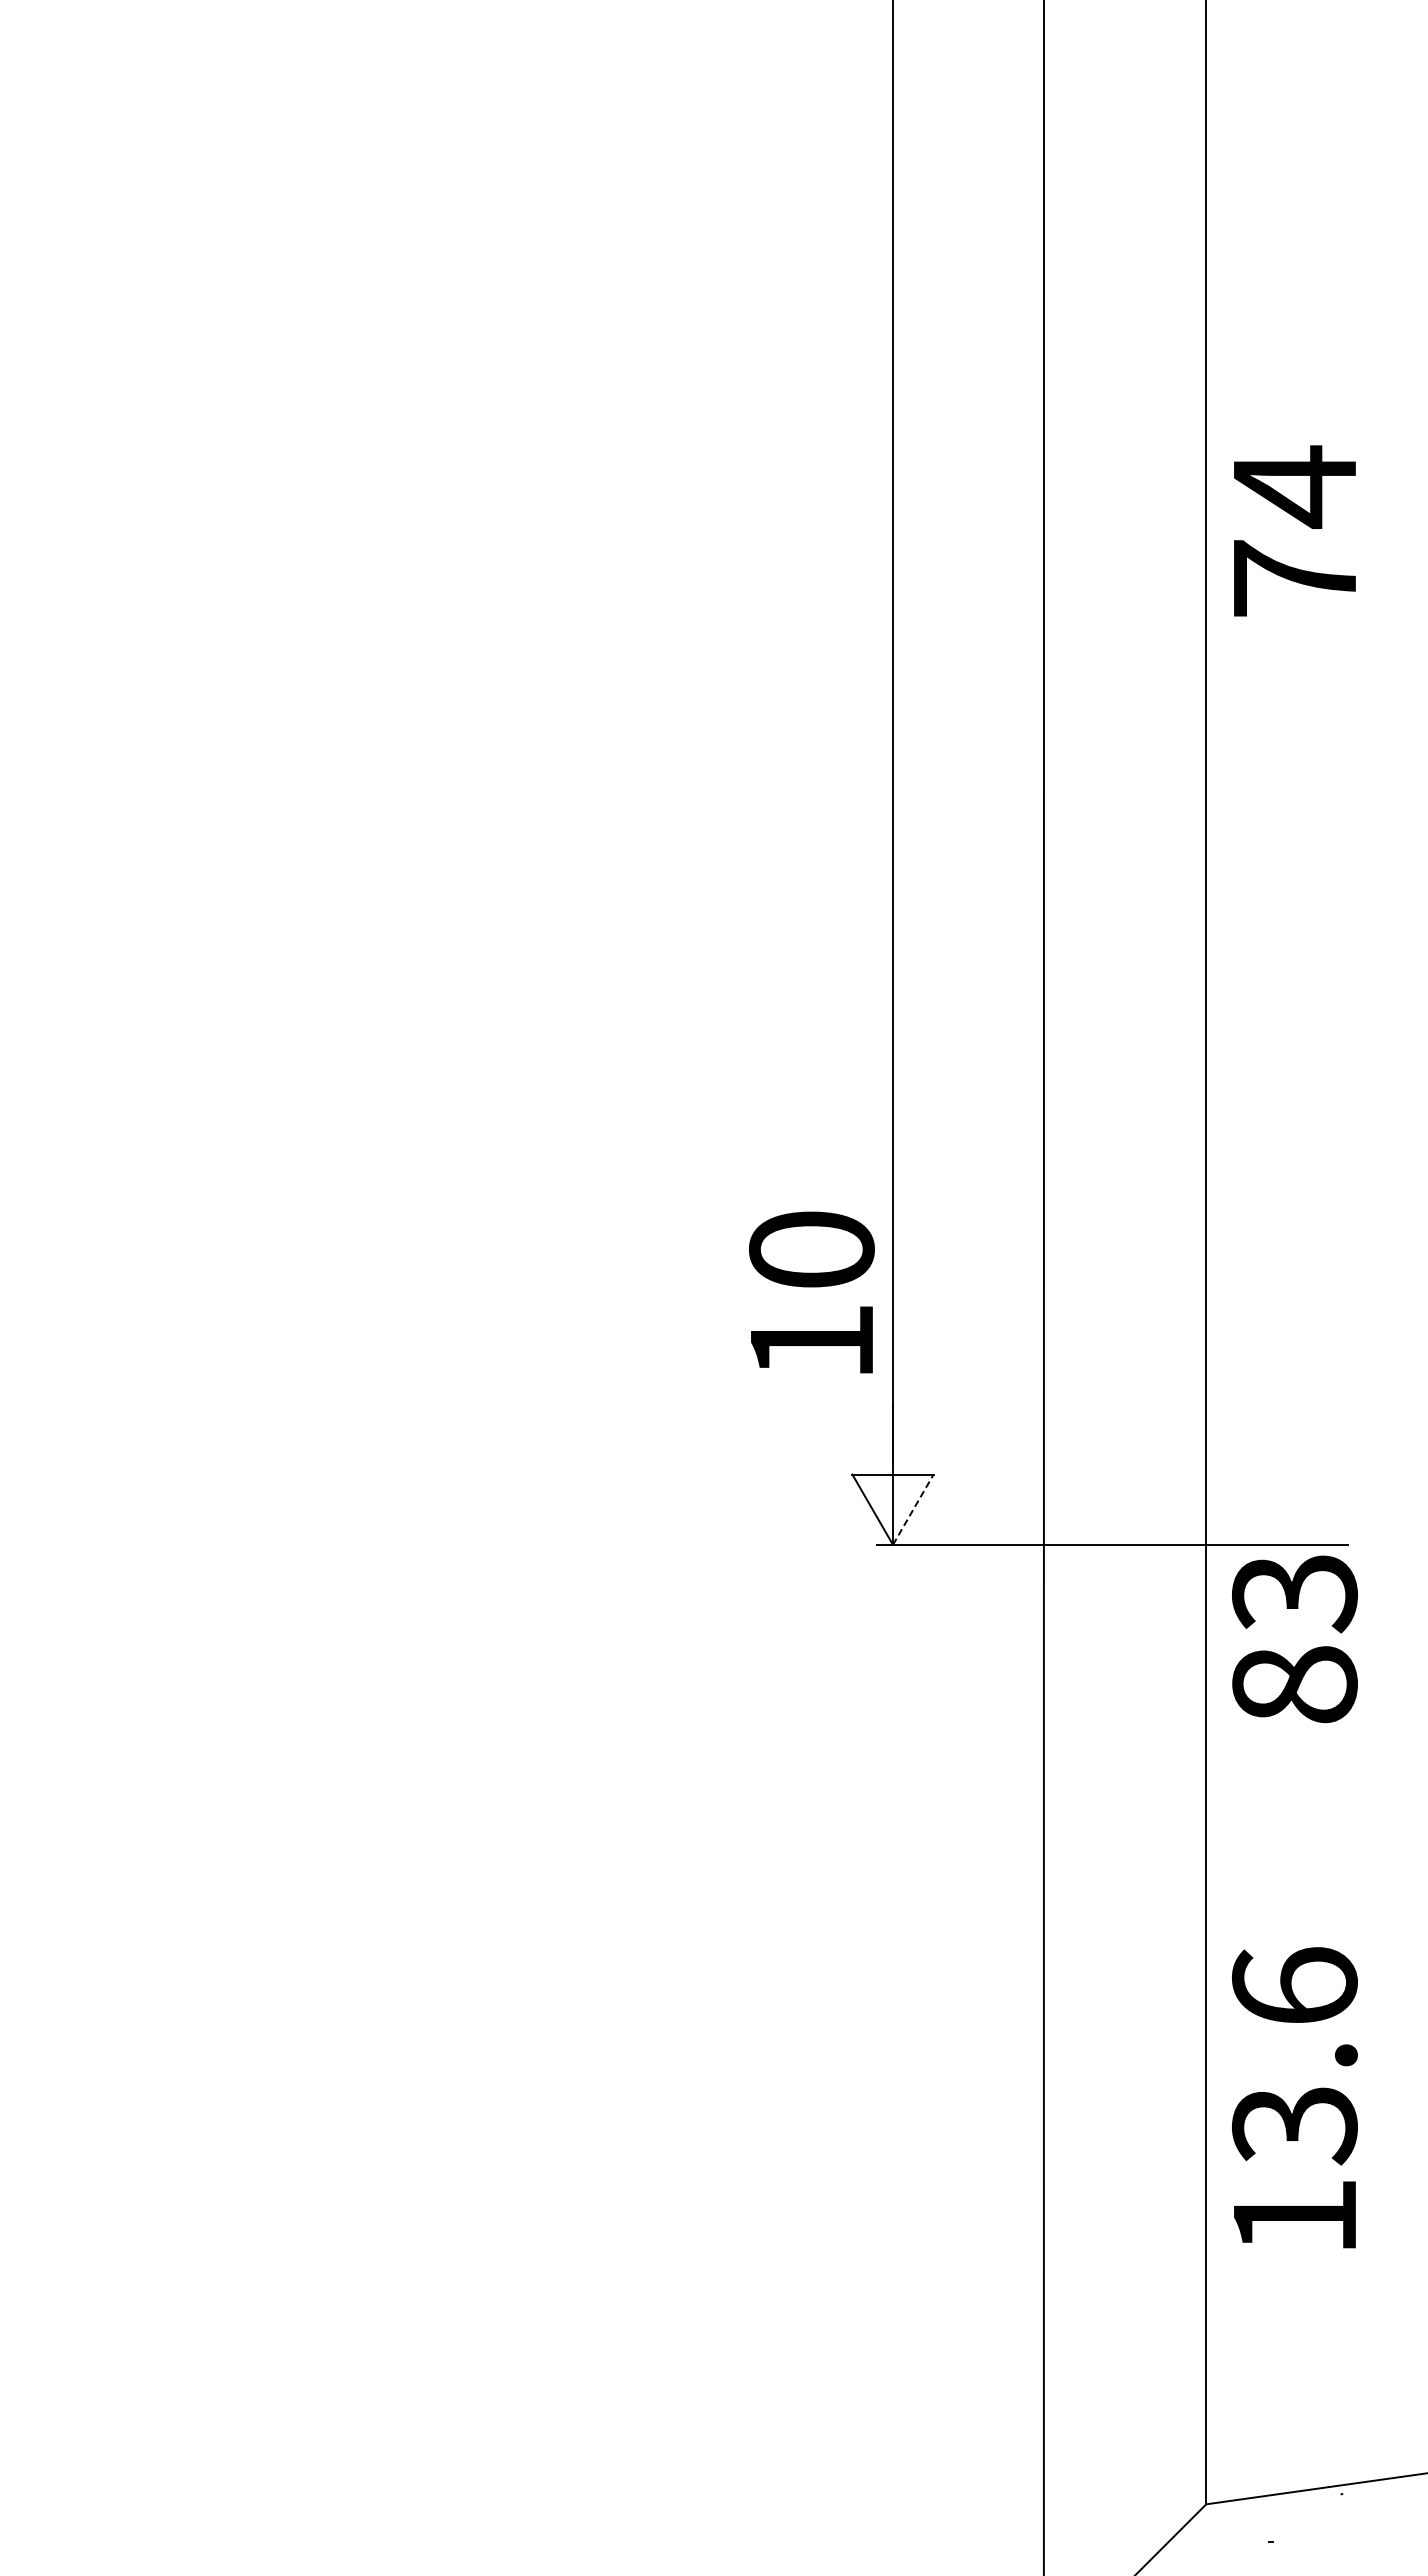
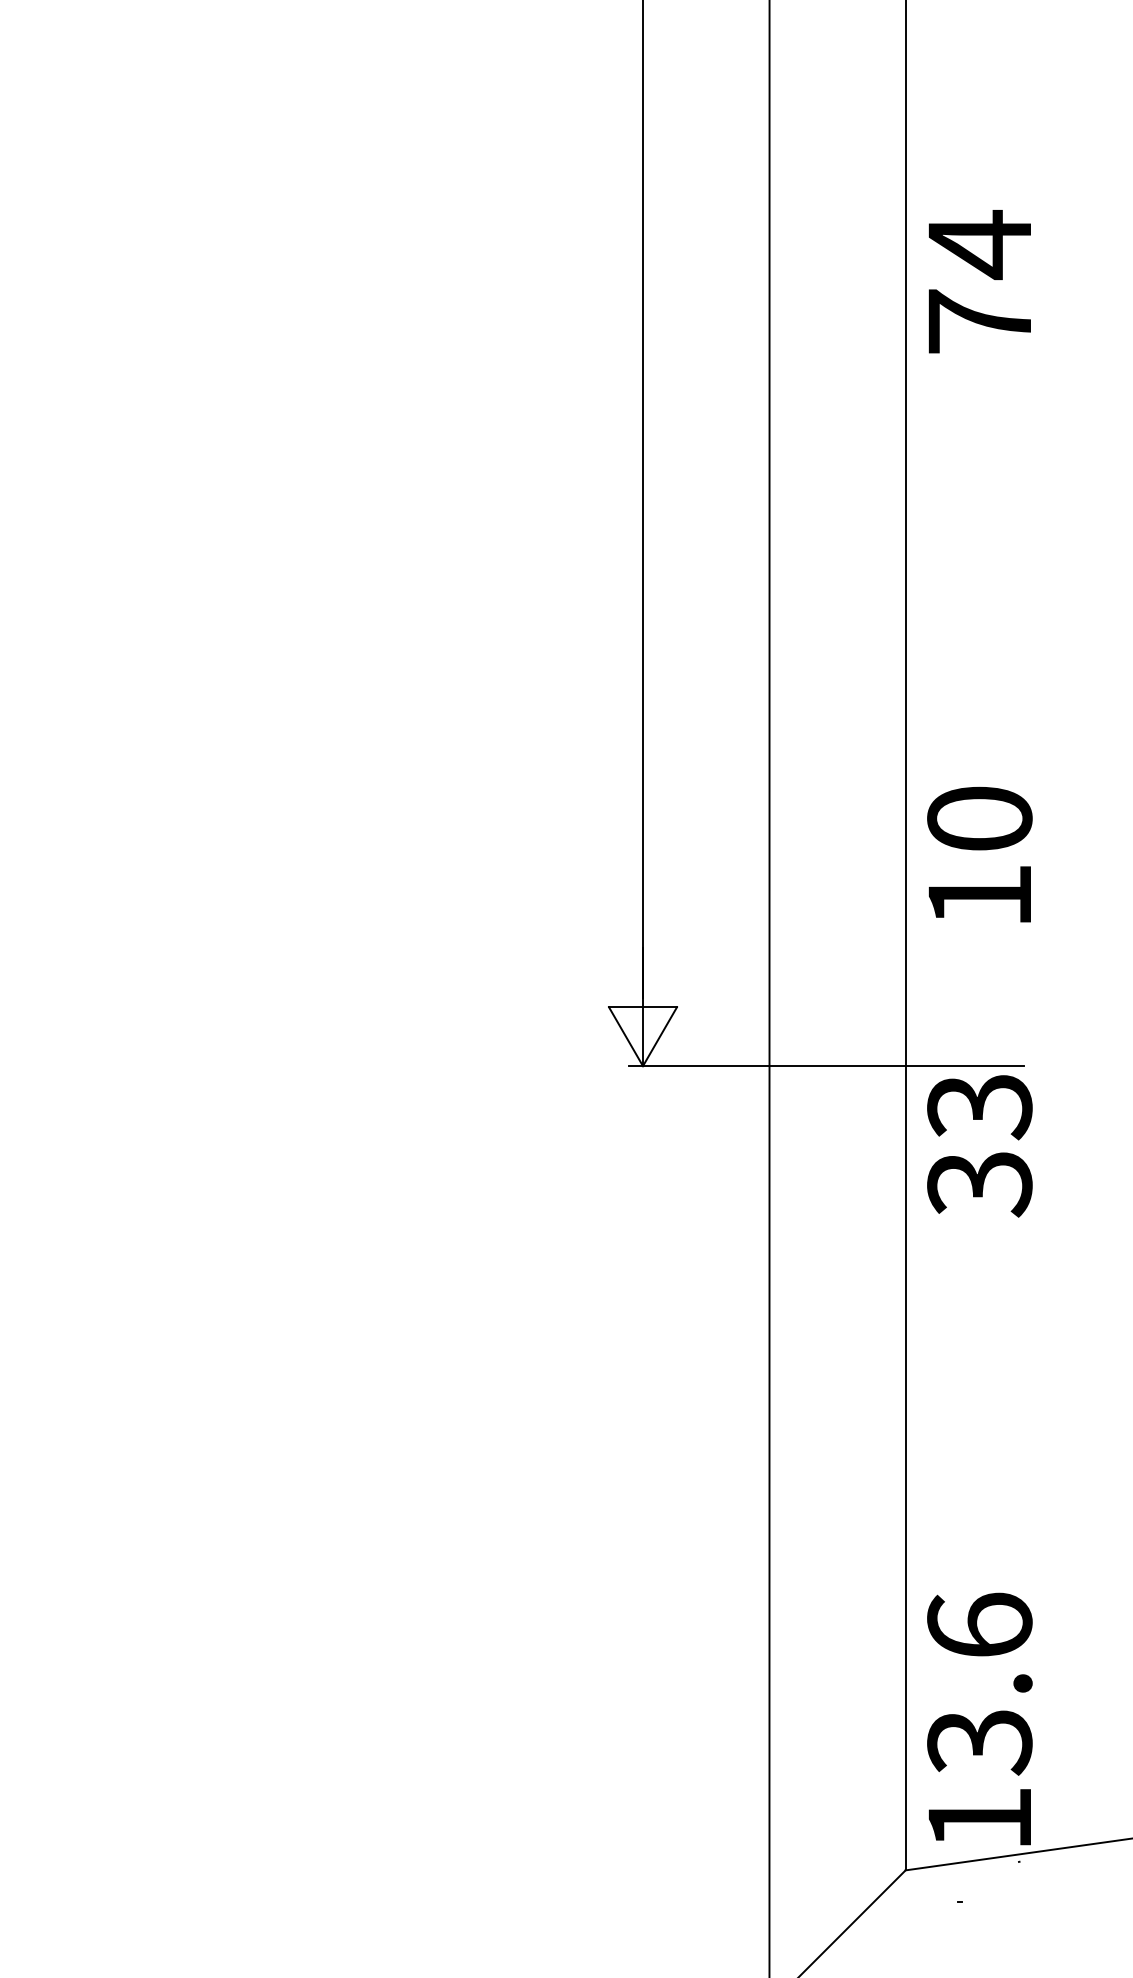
text: (1294, 530) -> (979, 281), moved
text: (811, 1292) -> (979, 854), moved
line: (913, 1509) -> (660, 1036), dashed -> solid
text: (1294, 1685) -> (979, 1184), 83 -> 33
text: (1294, 2097) -> (979, 1718), moved

